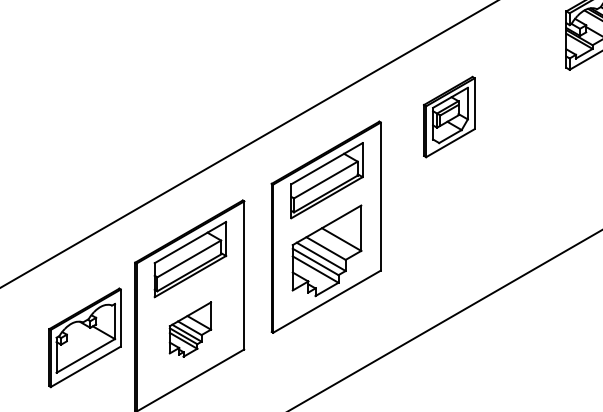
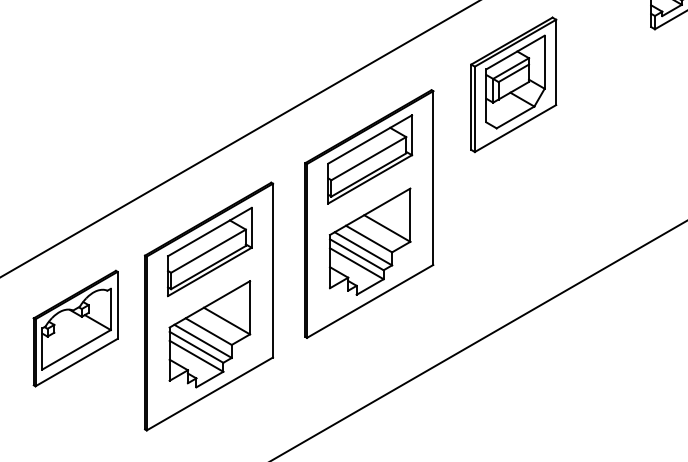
part: (449, 116) -> (513, 84), size x1.43
part: (190, 329) -> (209, 334), size x1.67
part: (84, 337) -> (75, 328), moved

